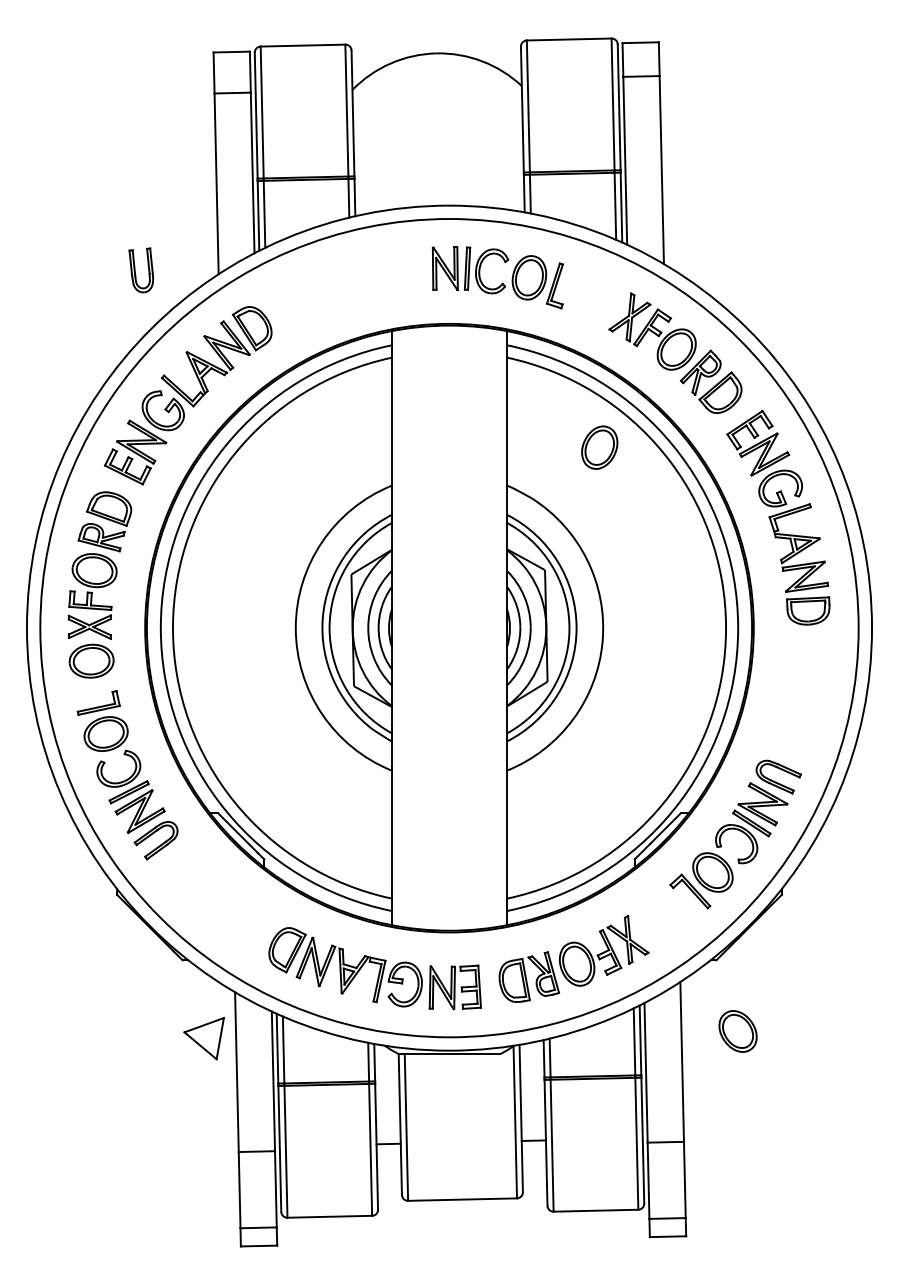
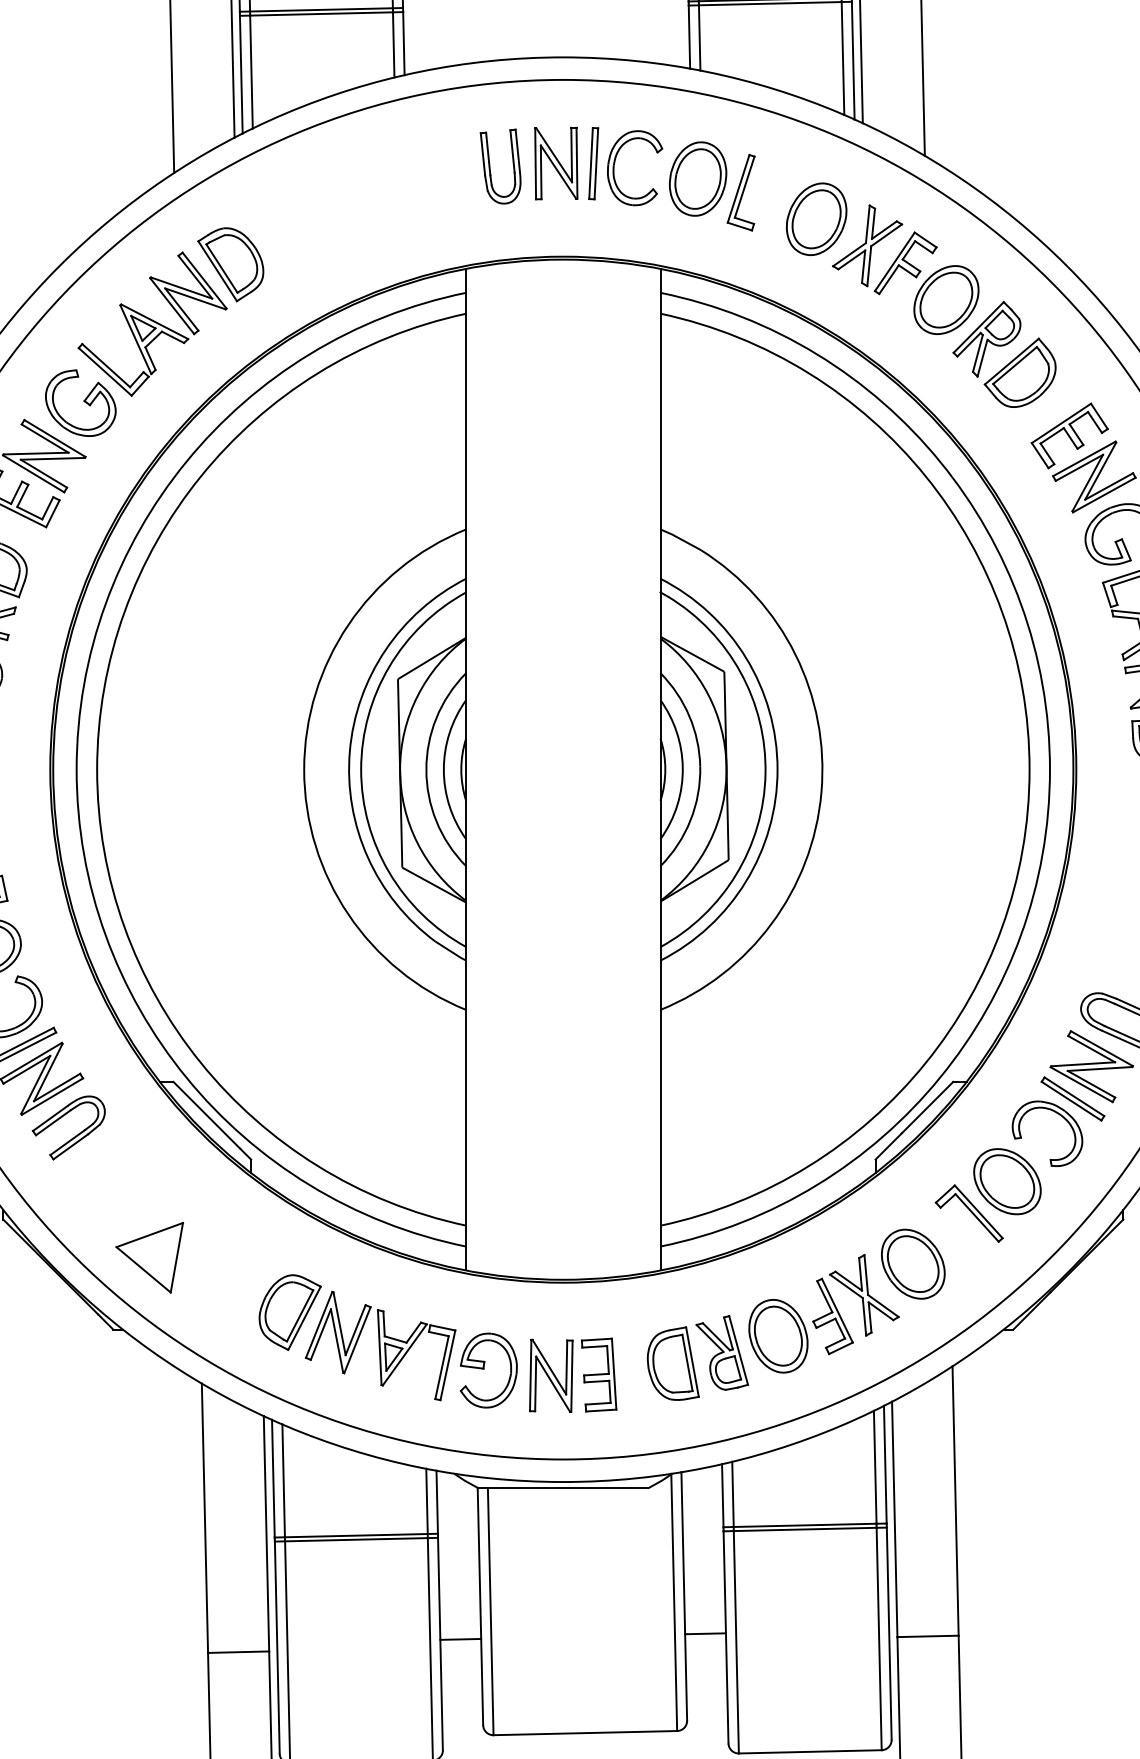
part: (140, 270) -> (499, 166), moved
part: (599, 447) -> (816, 218), moved
part: (737, 1031) -> (912, 1264), moved
part: (203, 1038) -> (148, 1257), moved

